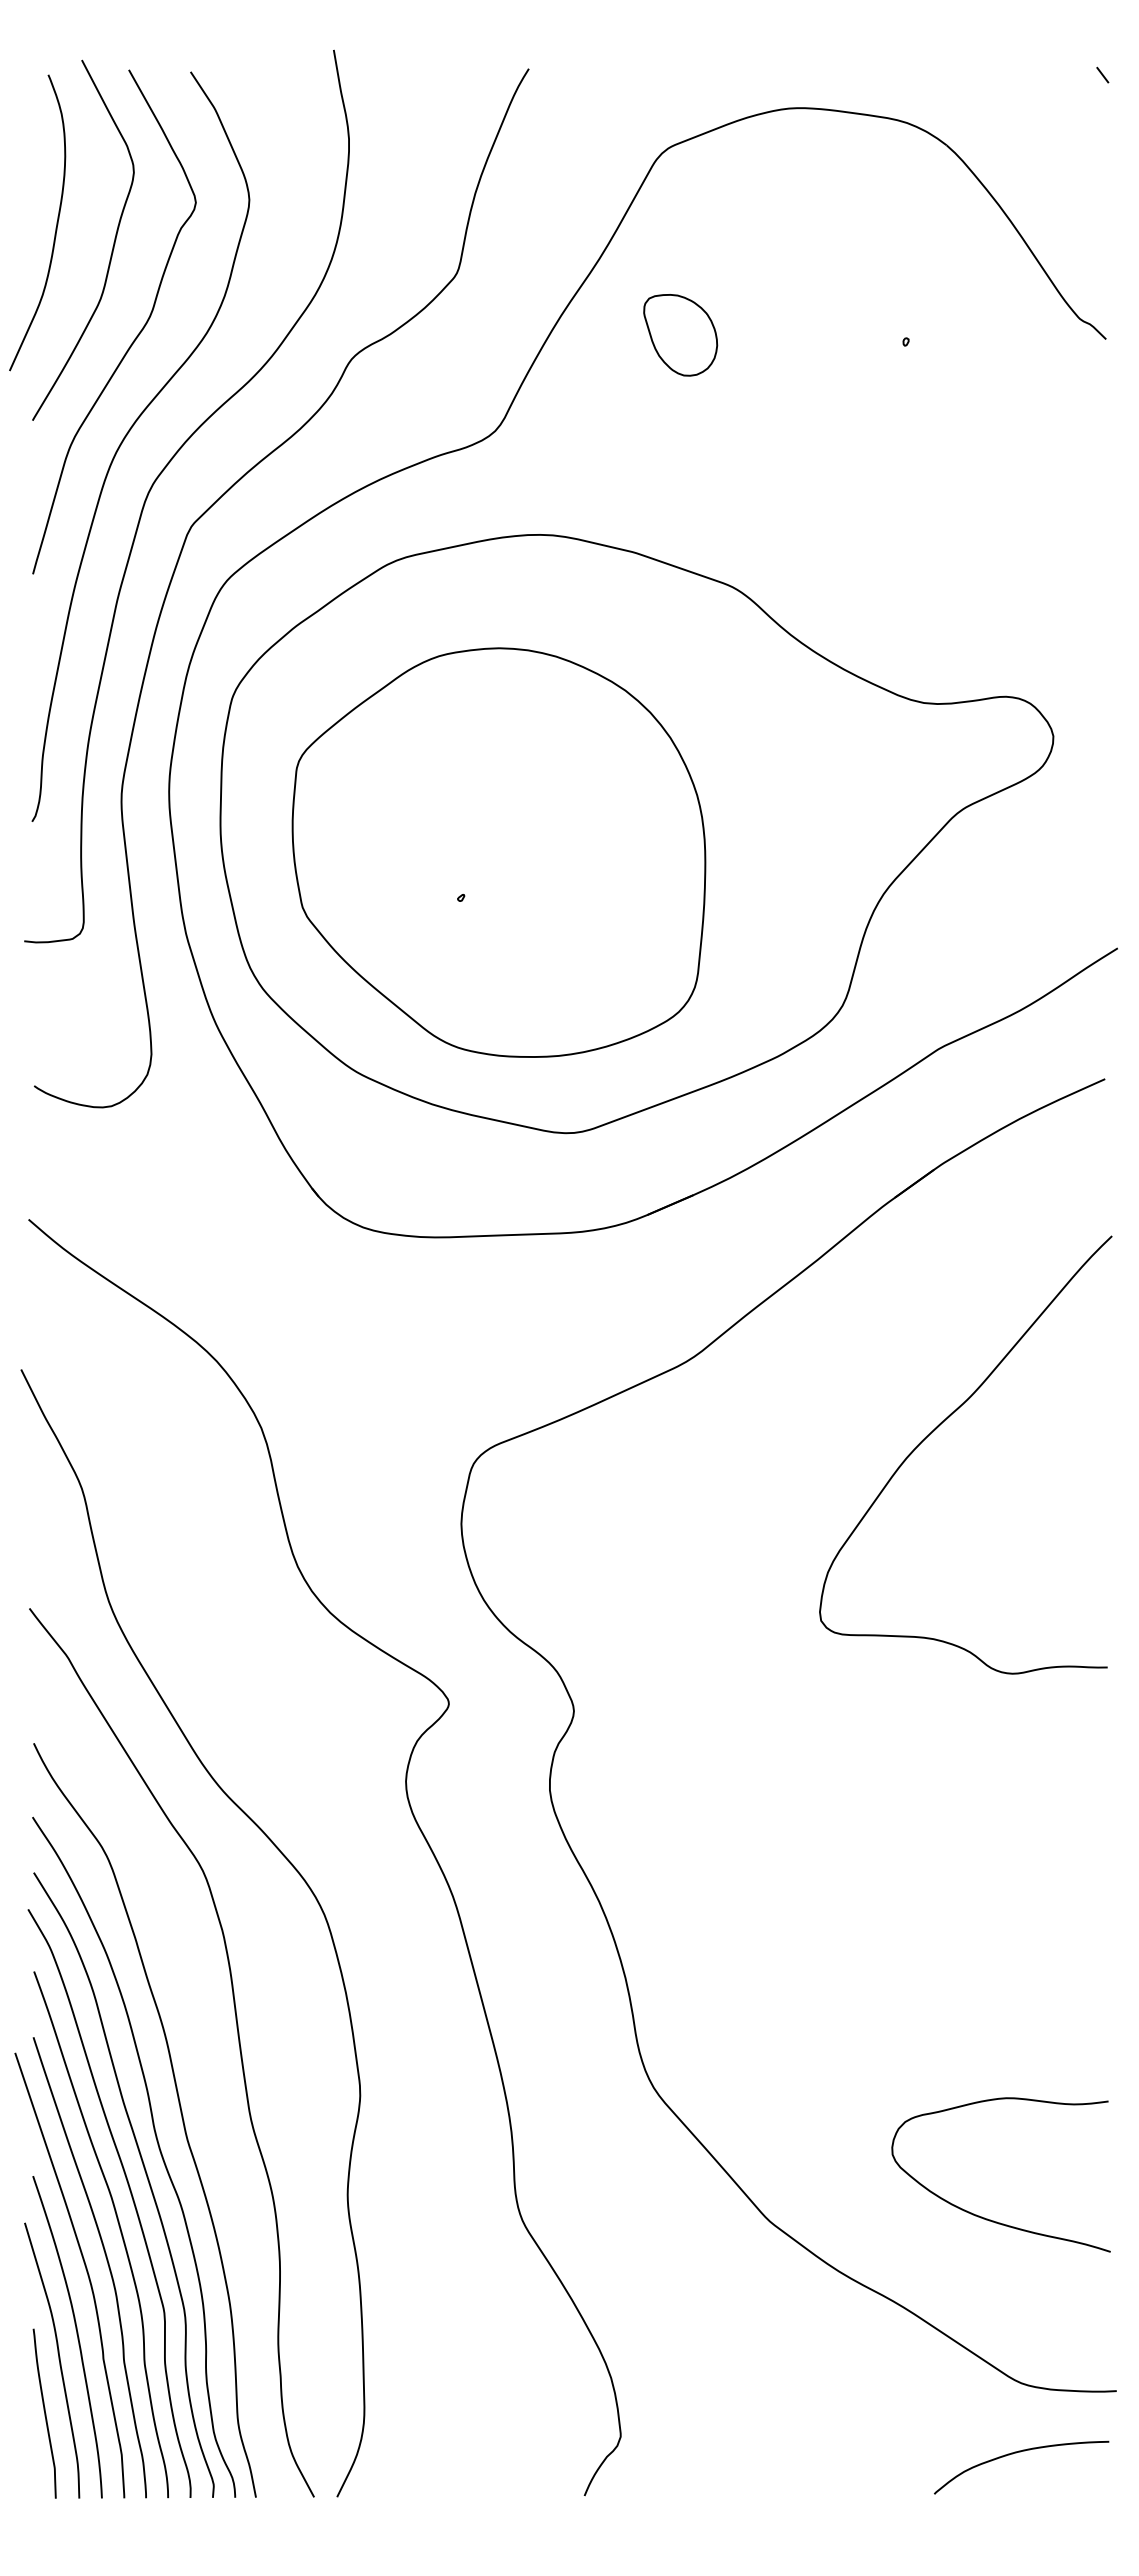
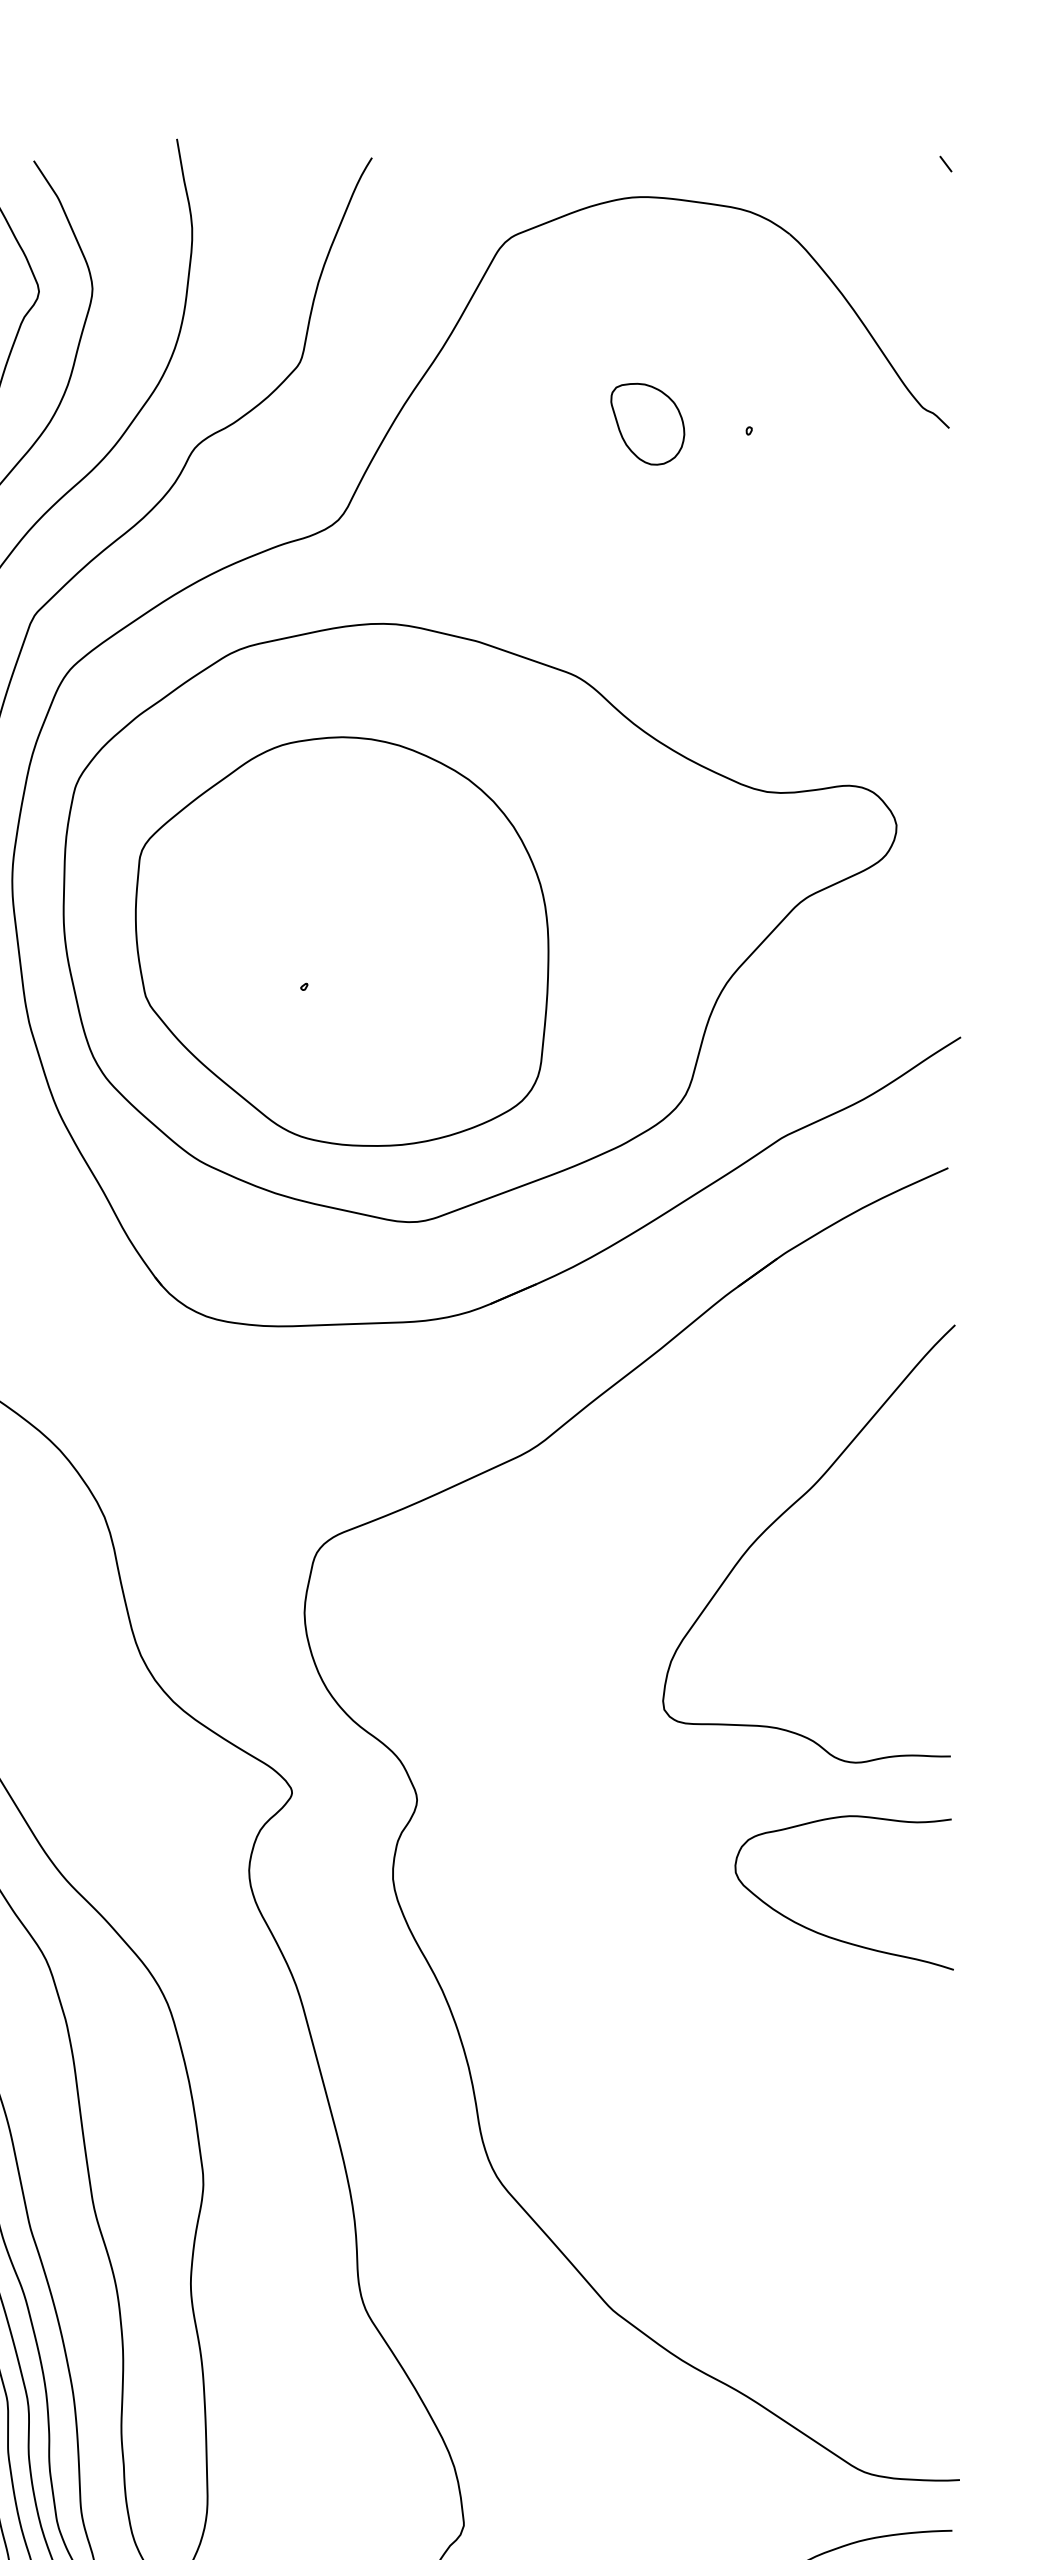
part: (680, 335) -> (647, 424), moved
curve: (982, 2216) -> (825, 1934), moved

